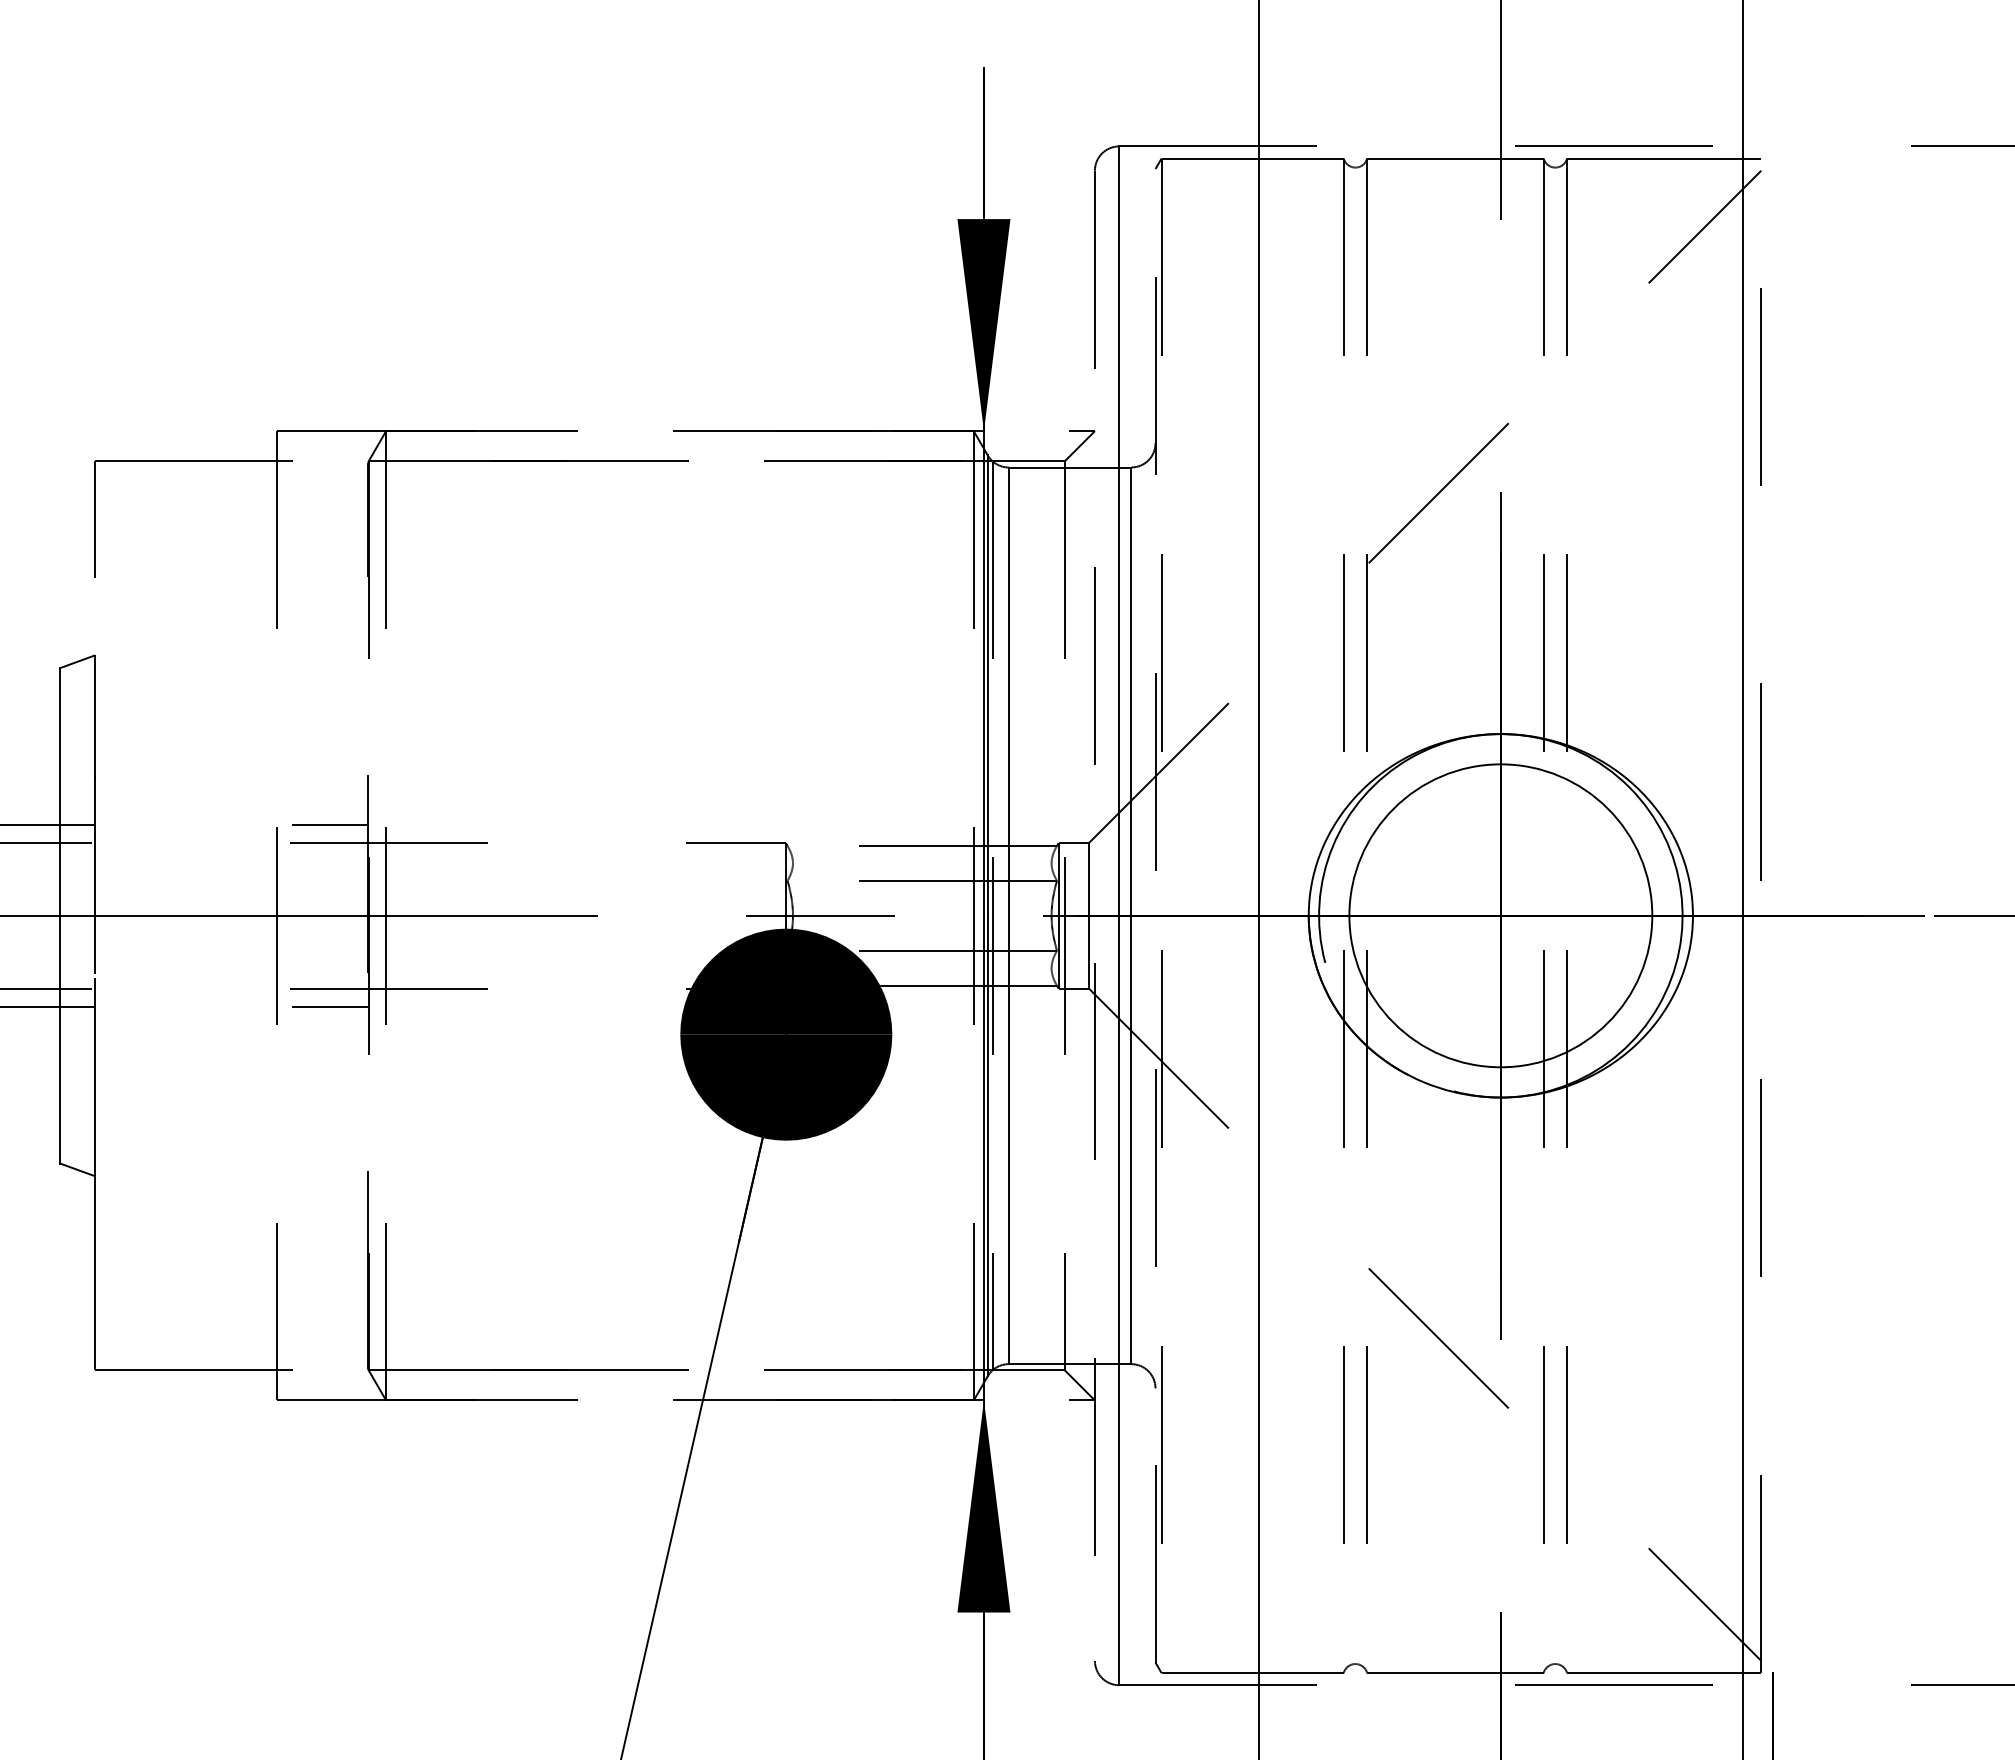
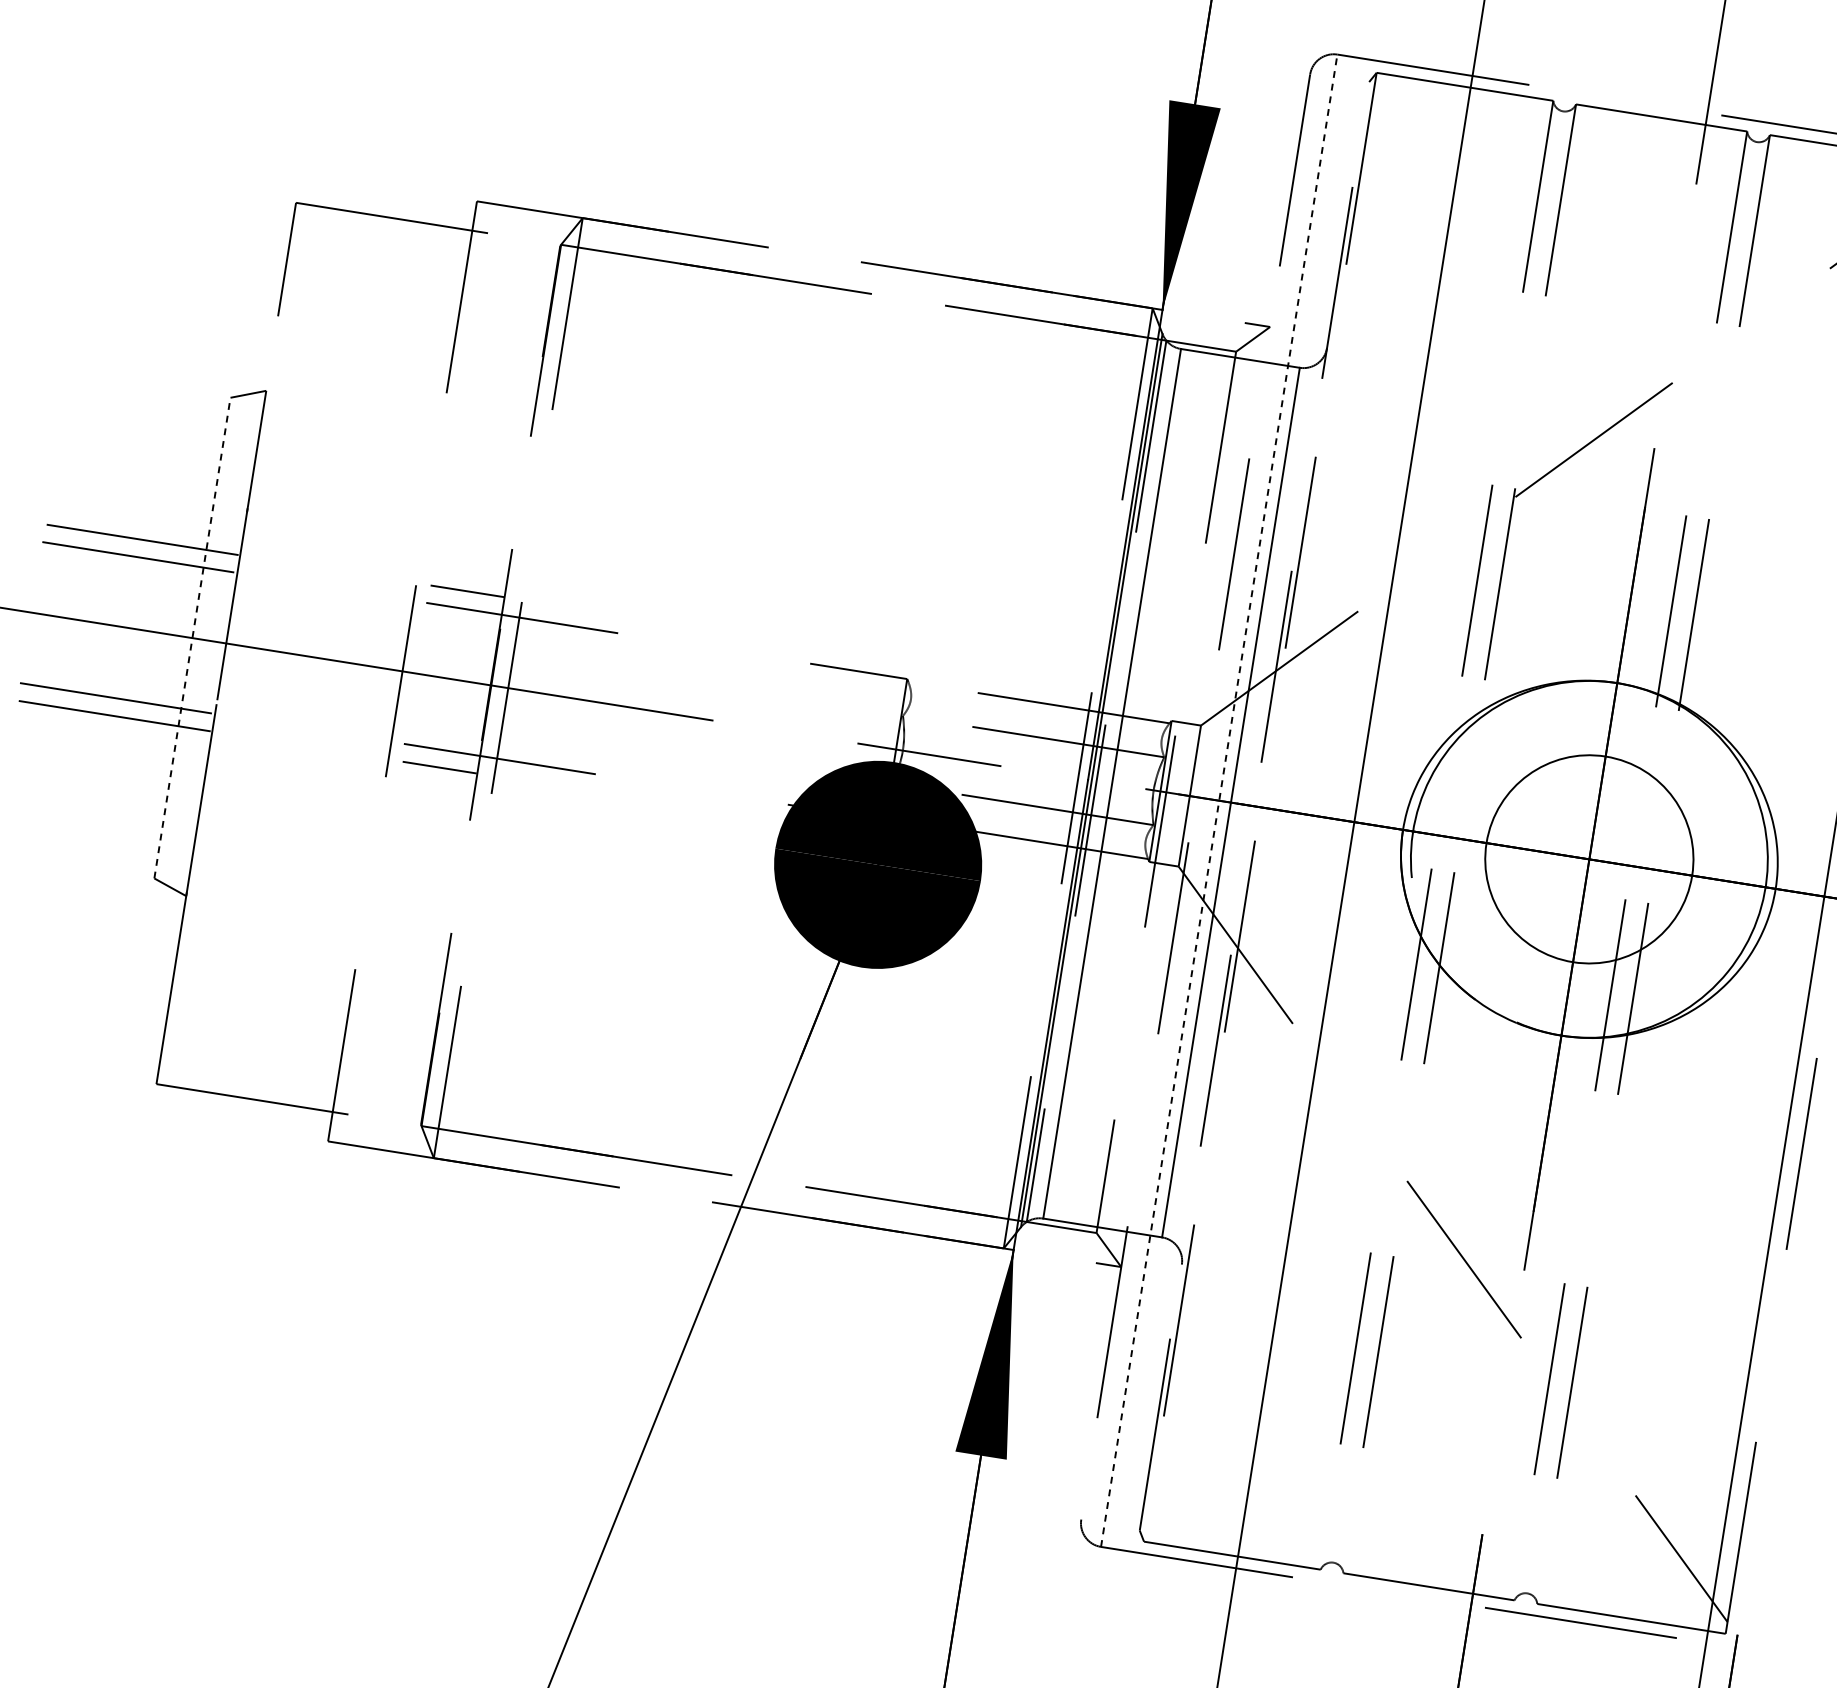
line: (60, 915) -> (192, 637), solid -> dashed
line: (1119, 915) -> (1219, 800), solid -> dashed
circle: (1500, 915) -> (1589, 859), size x0.7

